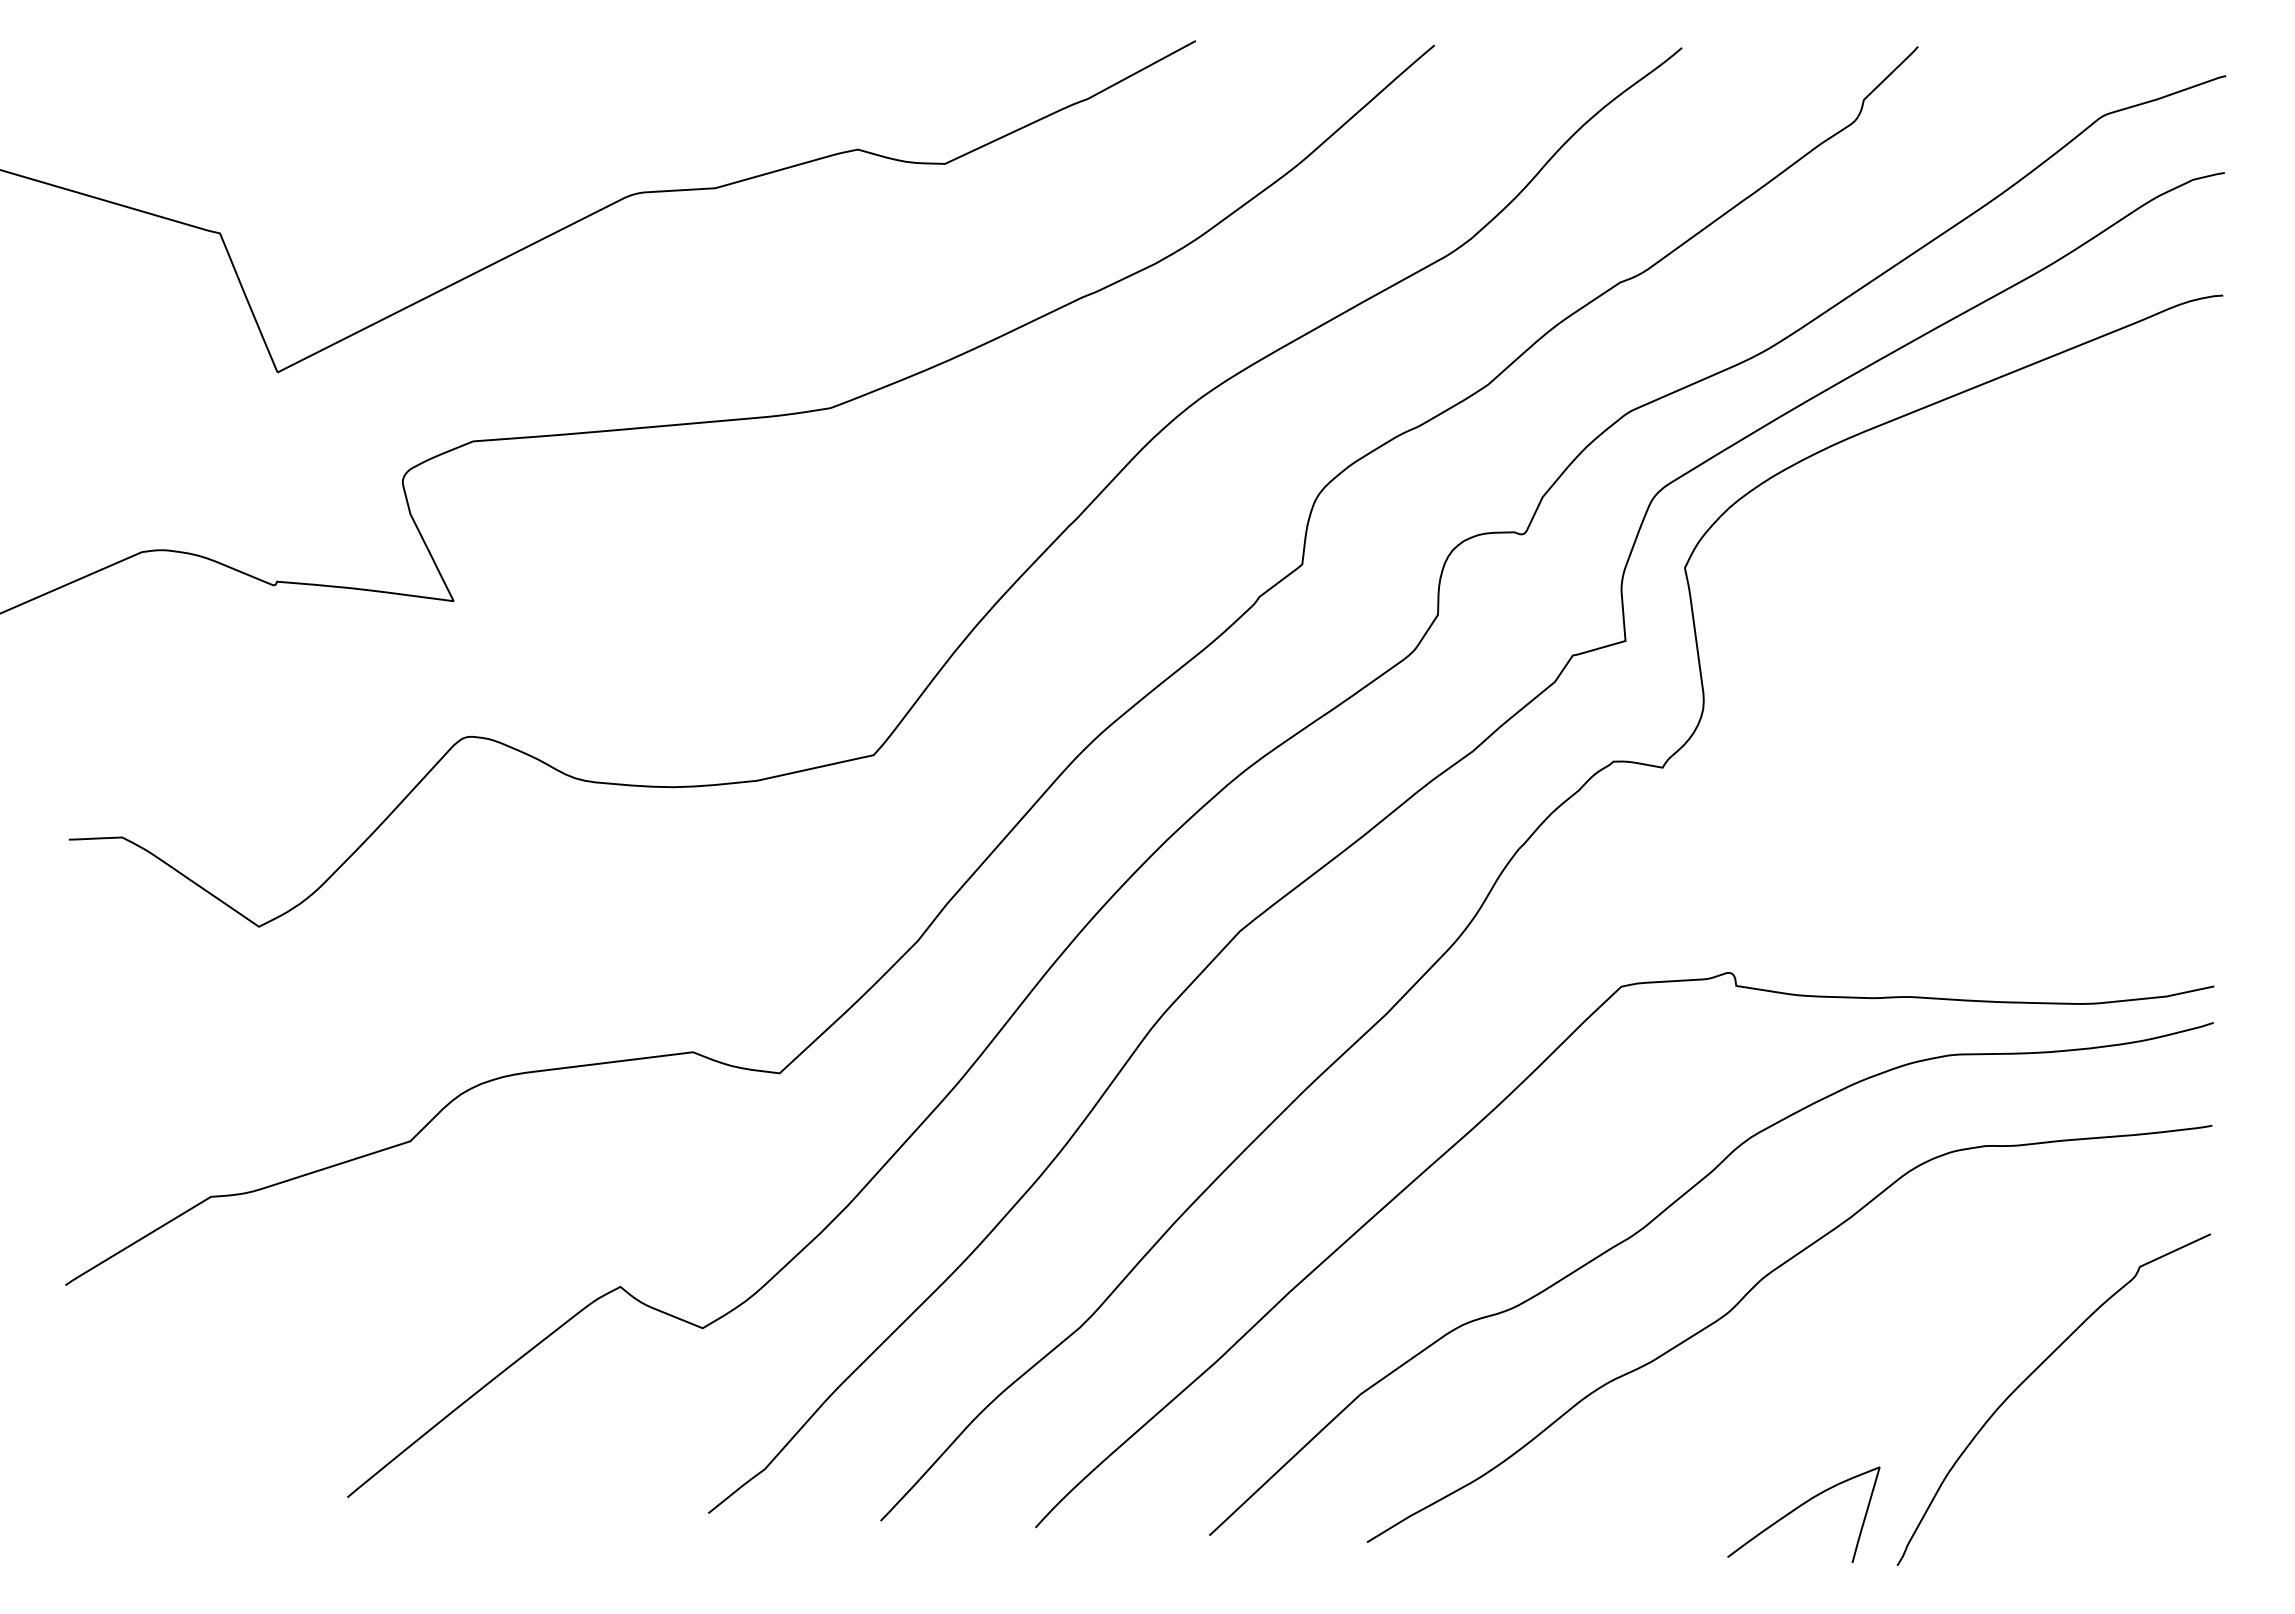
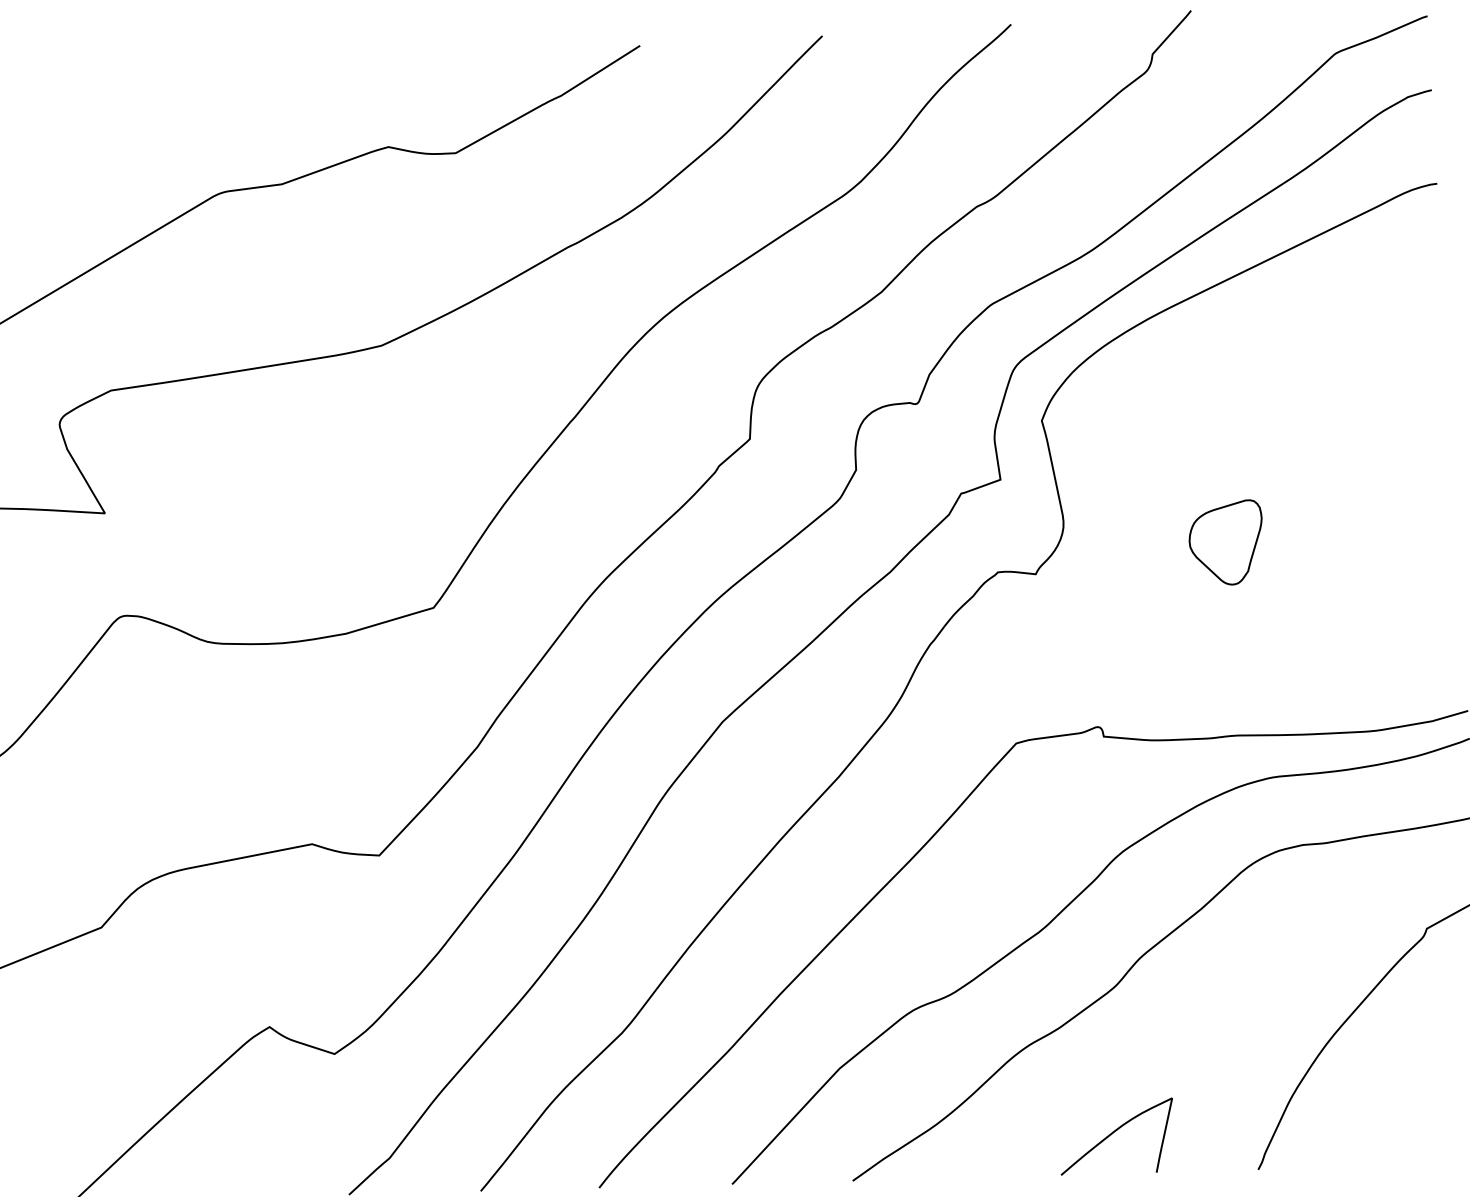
part: (1914, 745) -> (1226, 543), added
curve: (1798, 1508) -> (1112, 1134), moved

